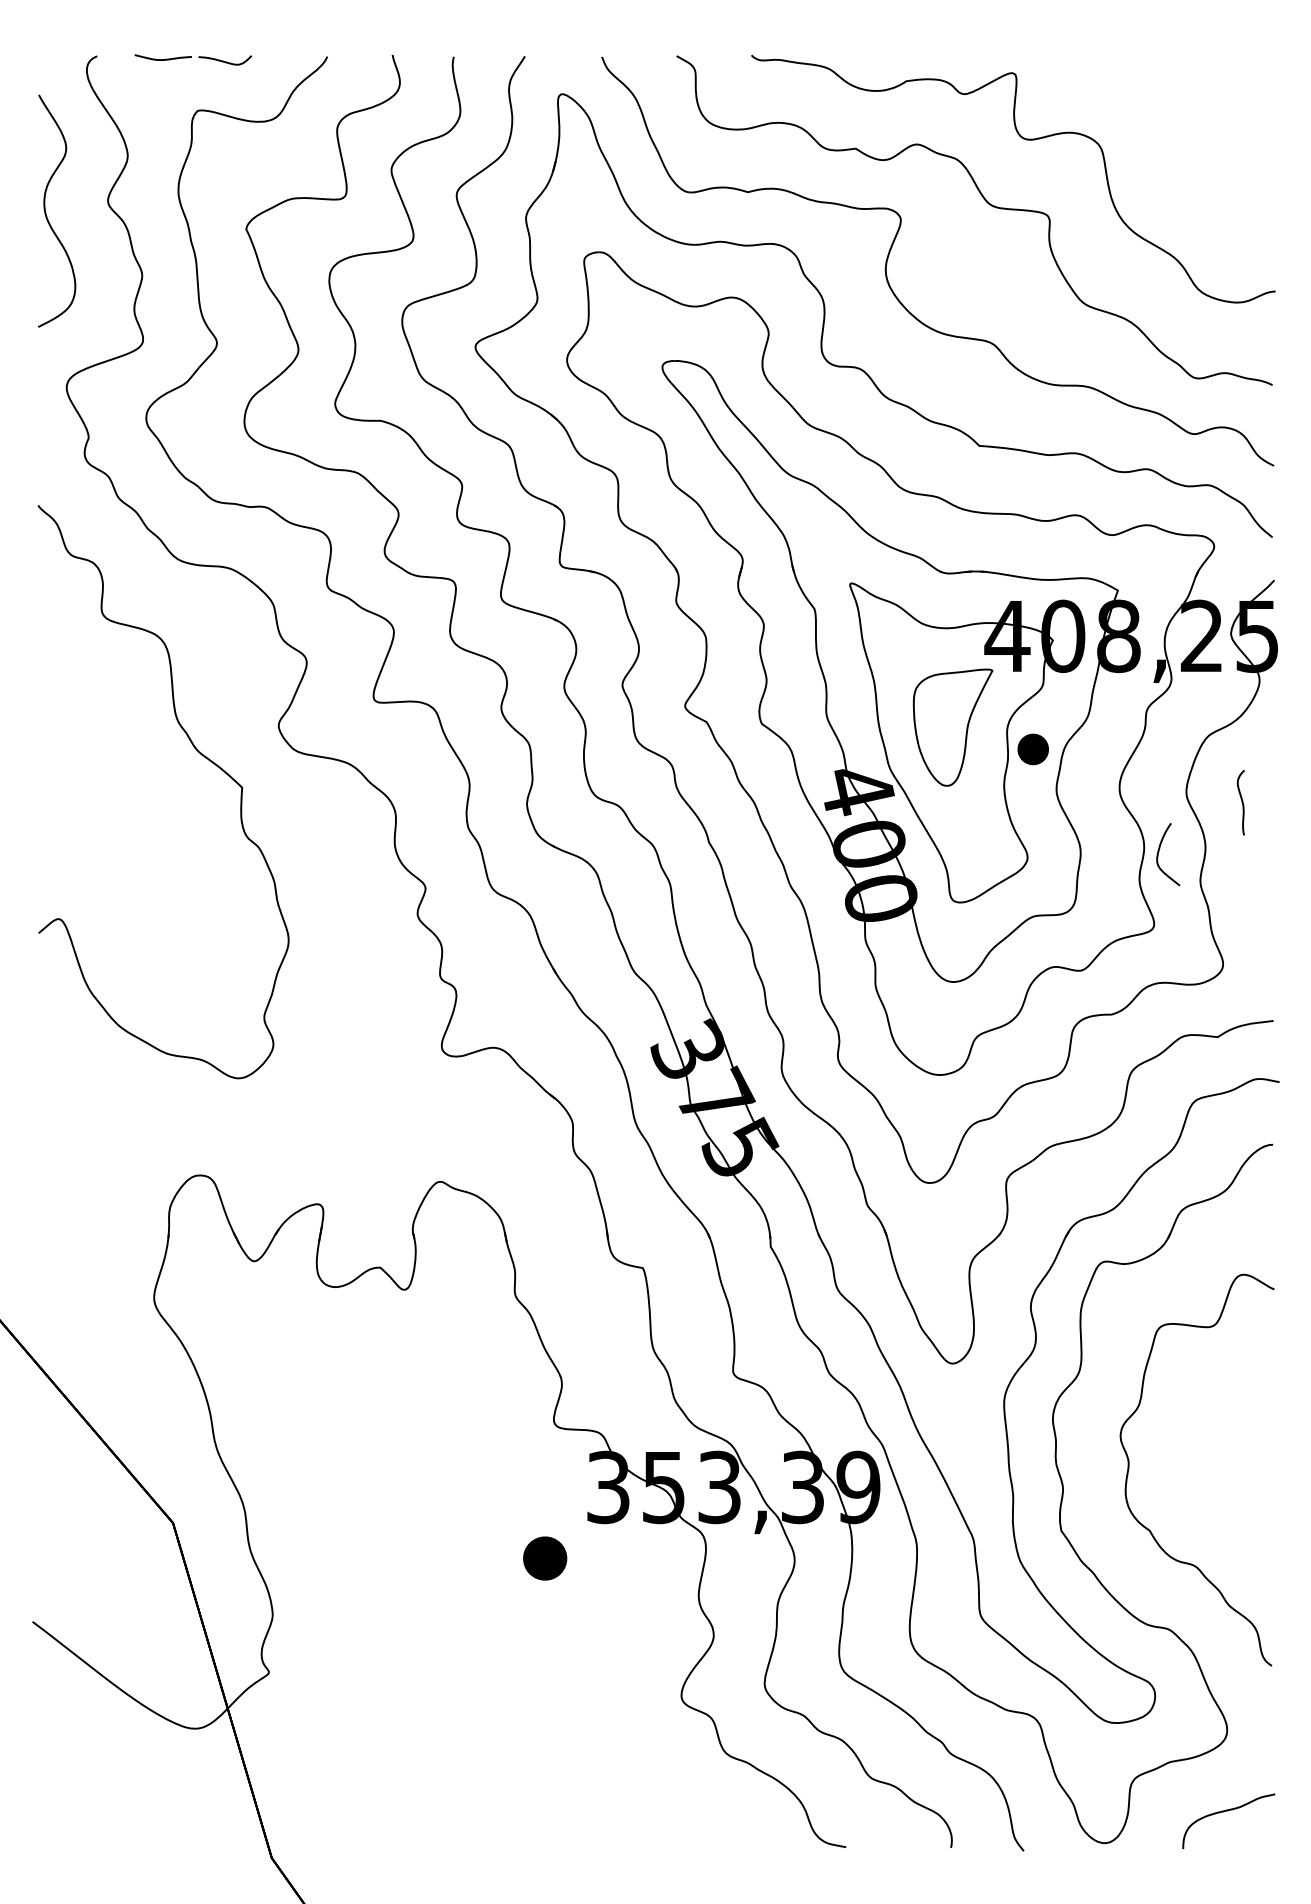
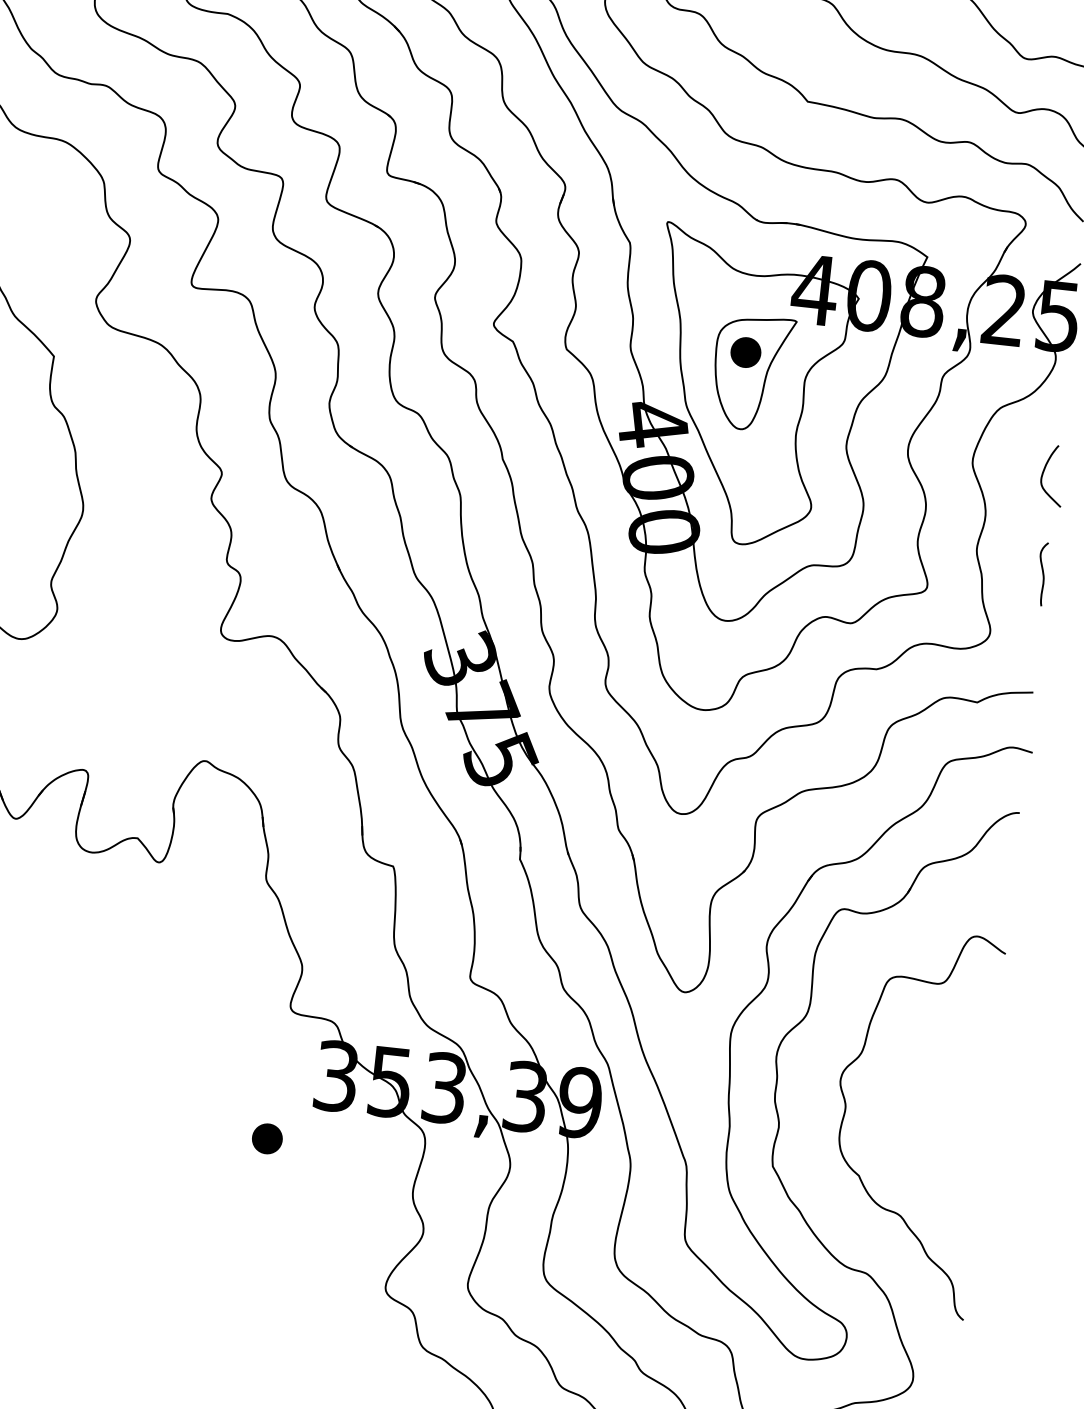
part: (1032, 749) -> (745, 352), moved
curve: (1241, 802) -> (1042, 573), moved
curve: (1159, 852) -> (1044, 472), moved
part: (544, 1558) -> (266, 1138), size x0.71

